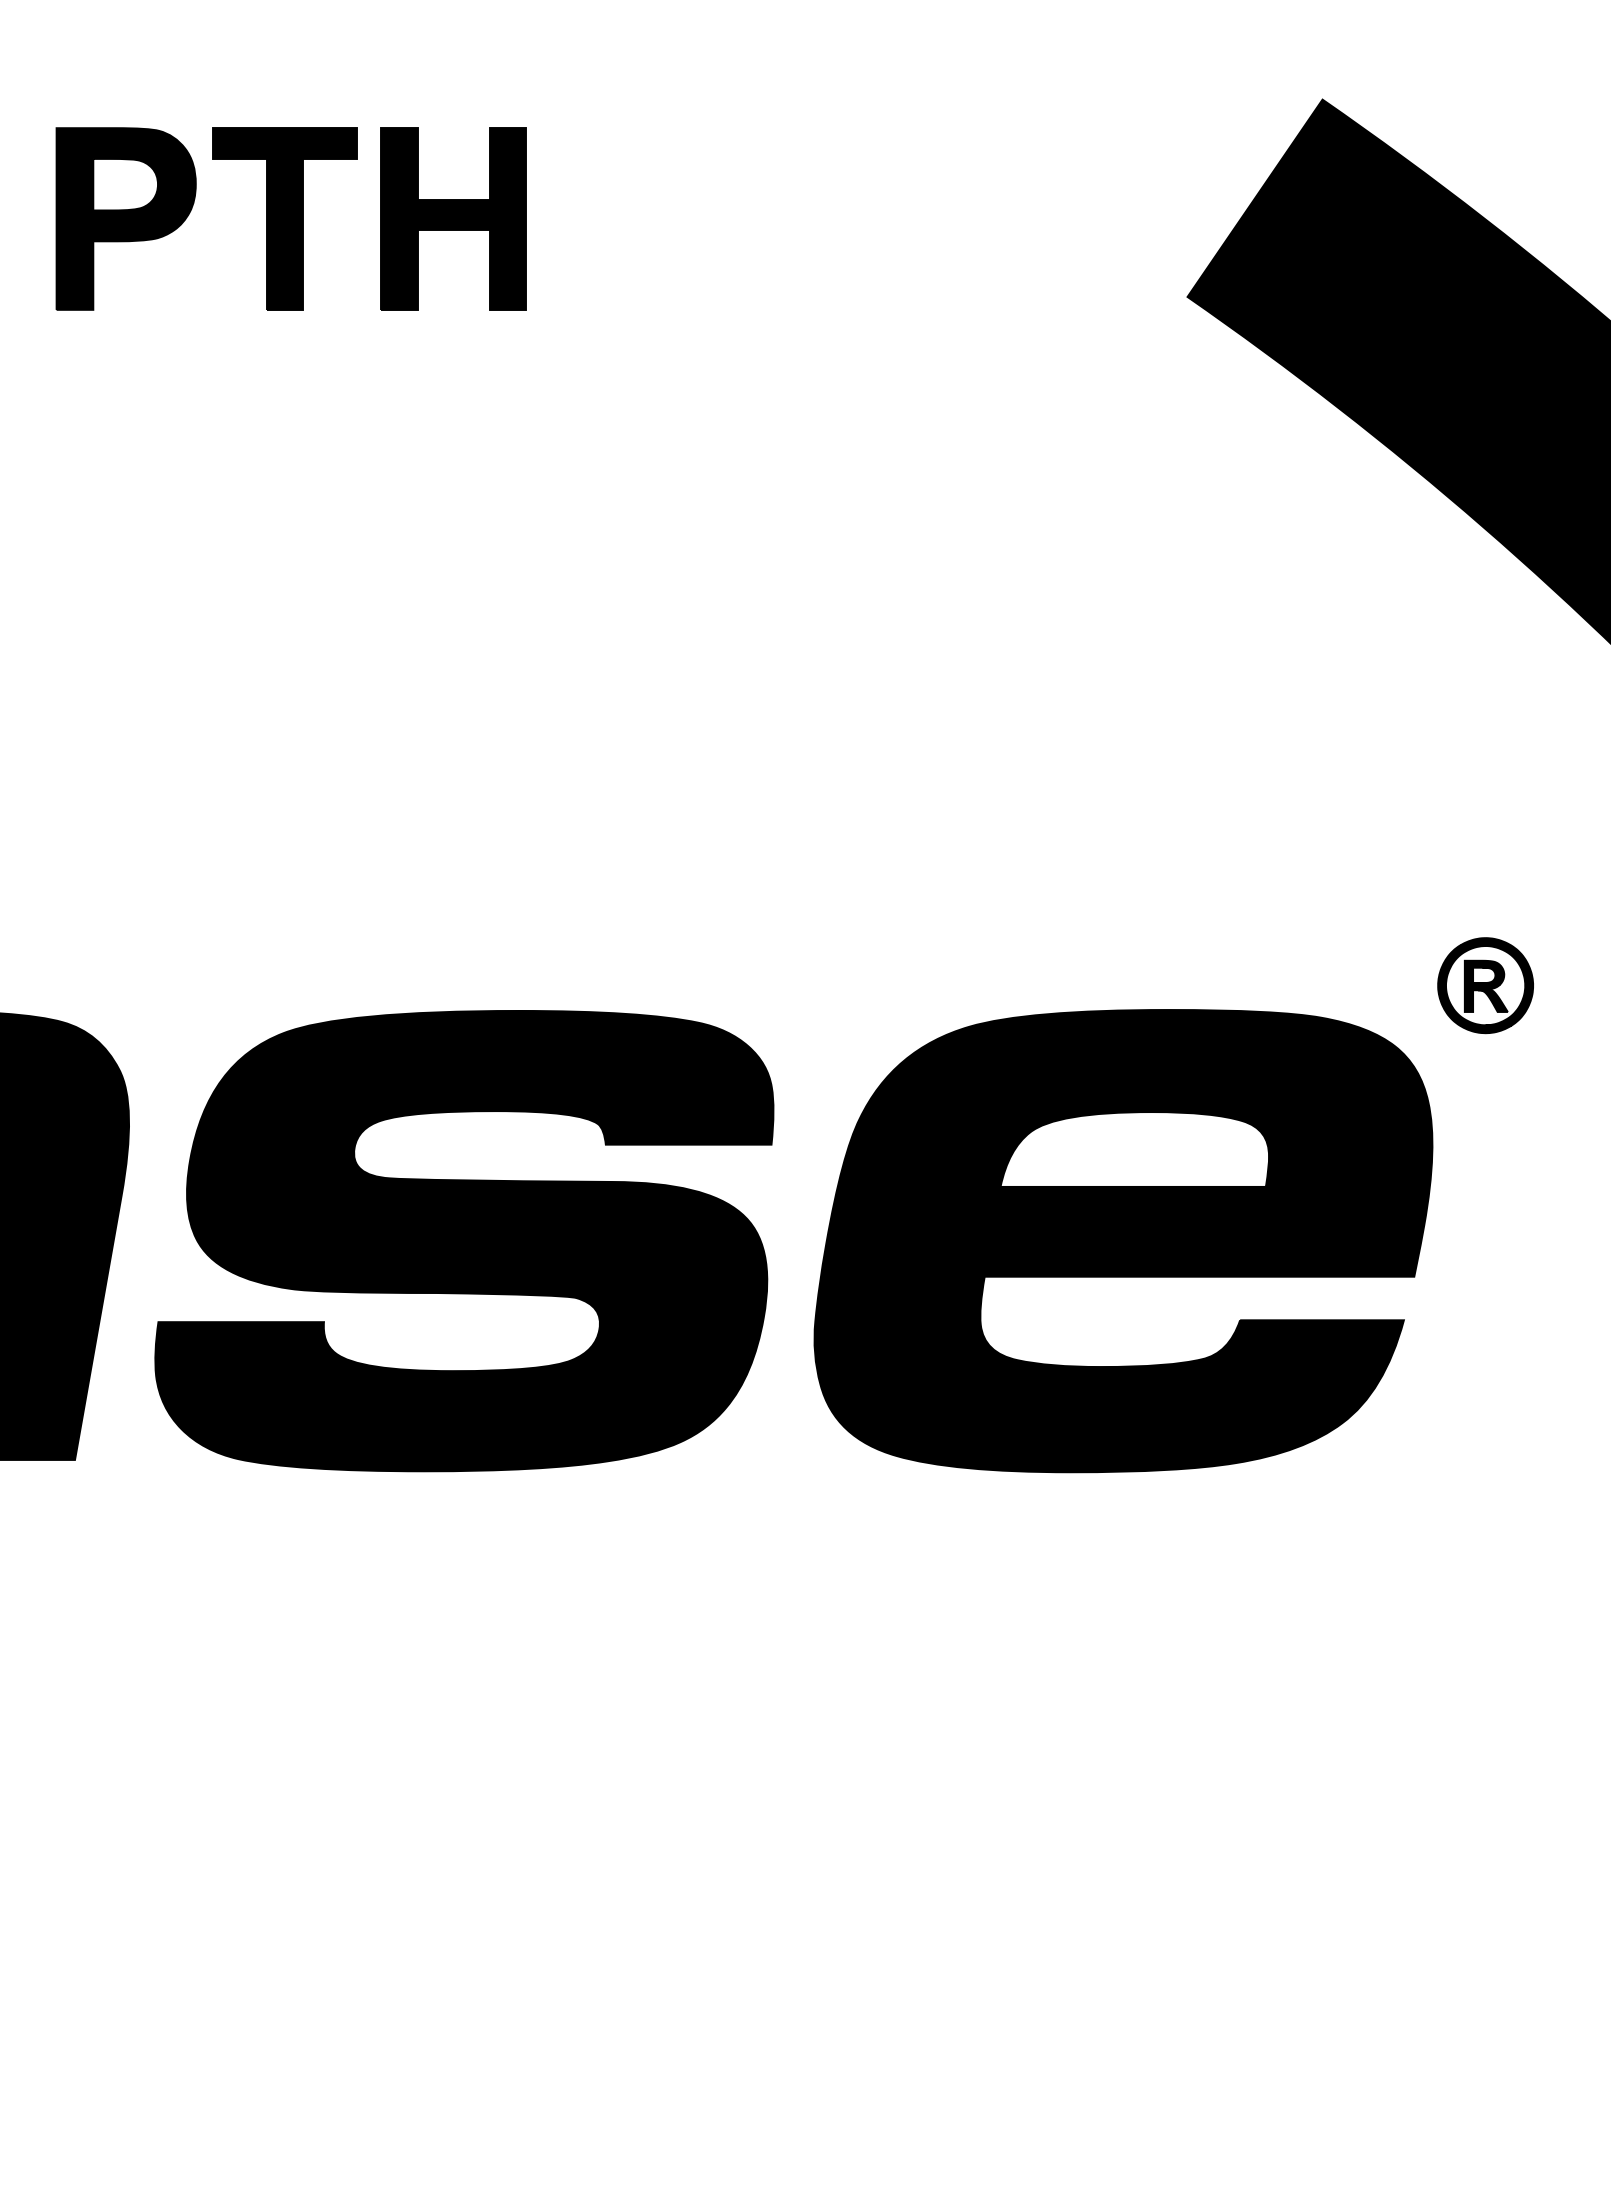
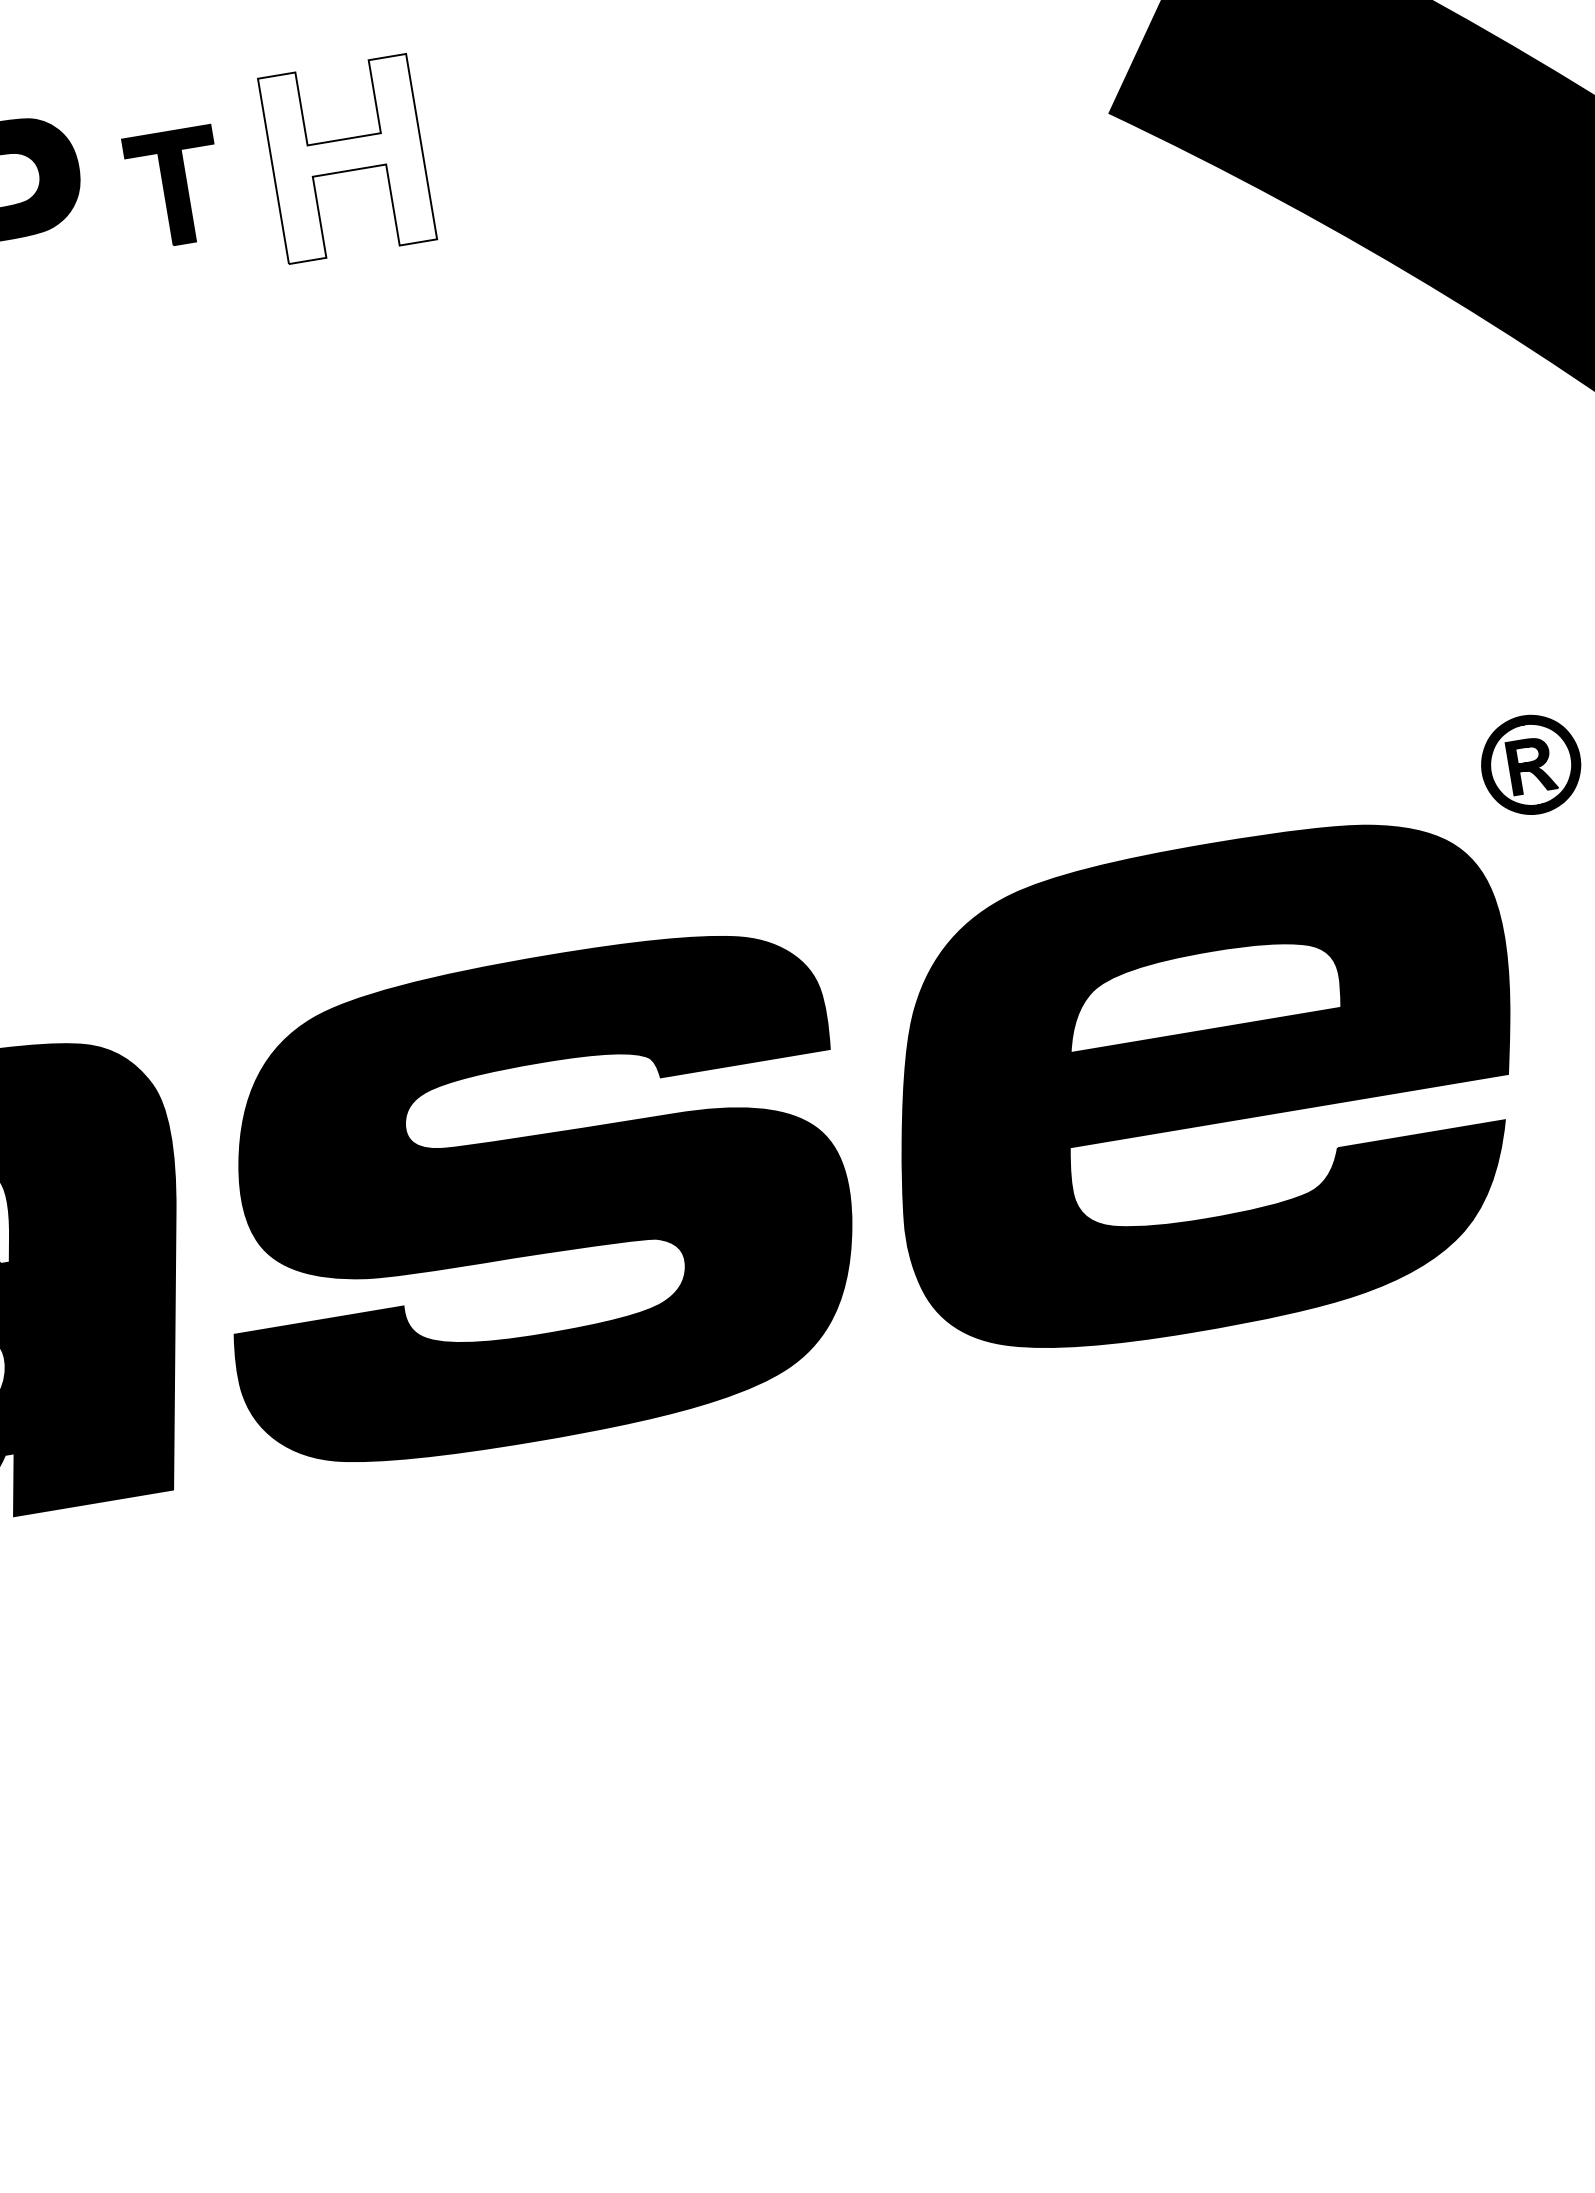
part: (284, 218) -> (174, 187), size x0.6
fill: (453, 218) -> (347, 158), removed

